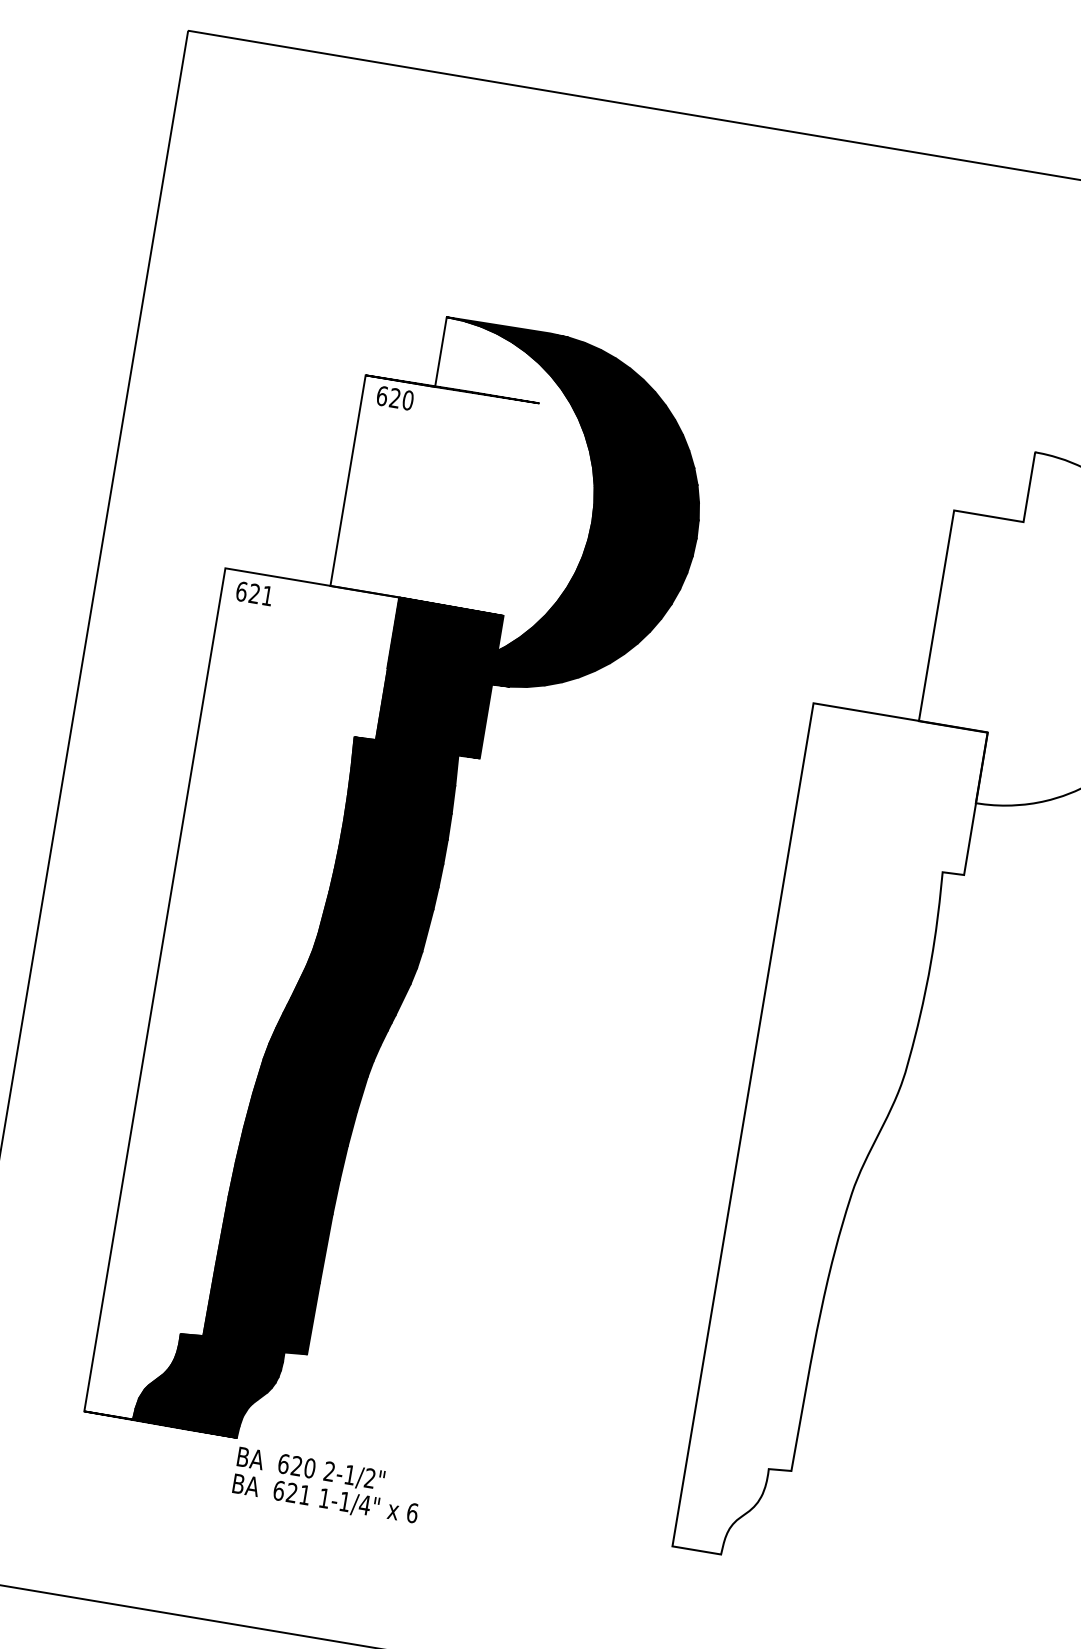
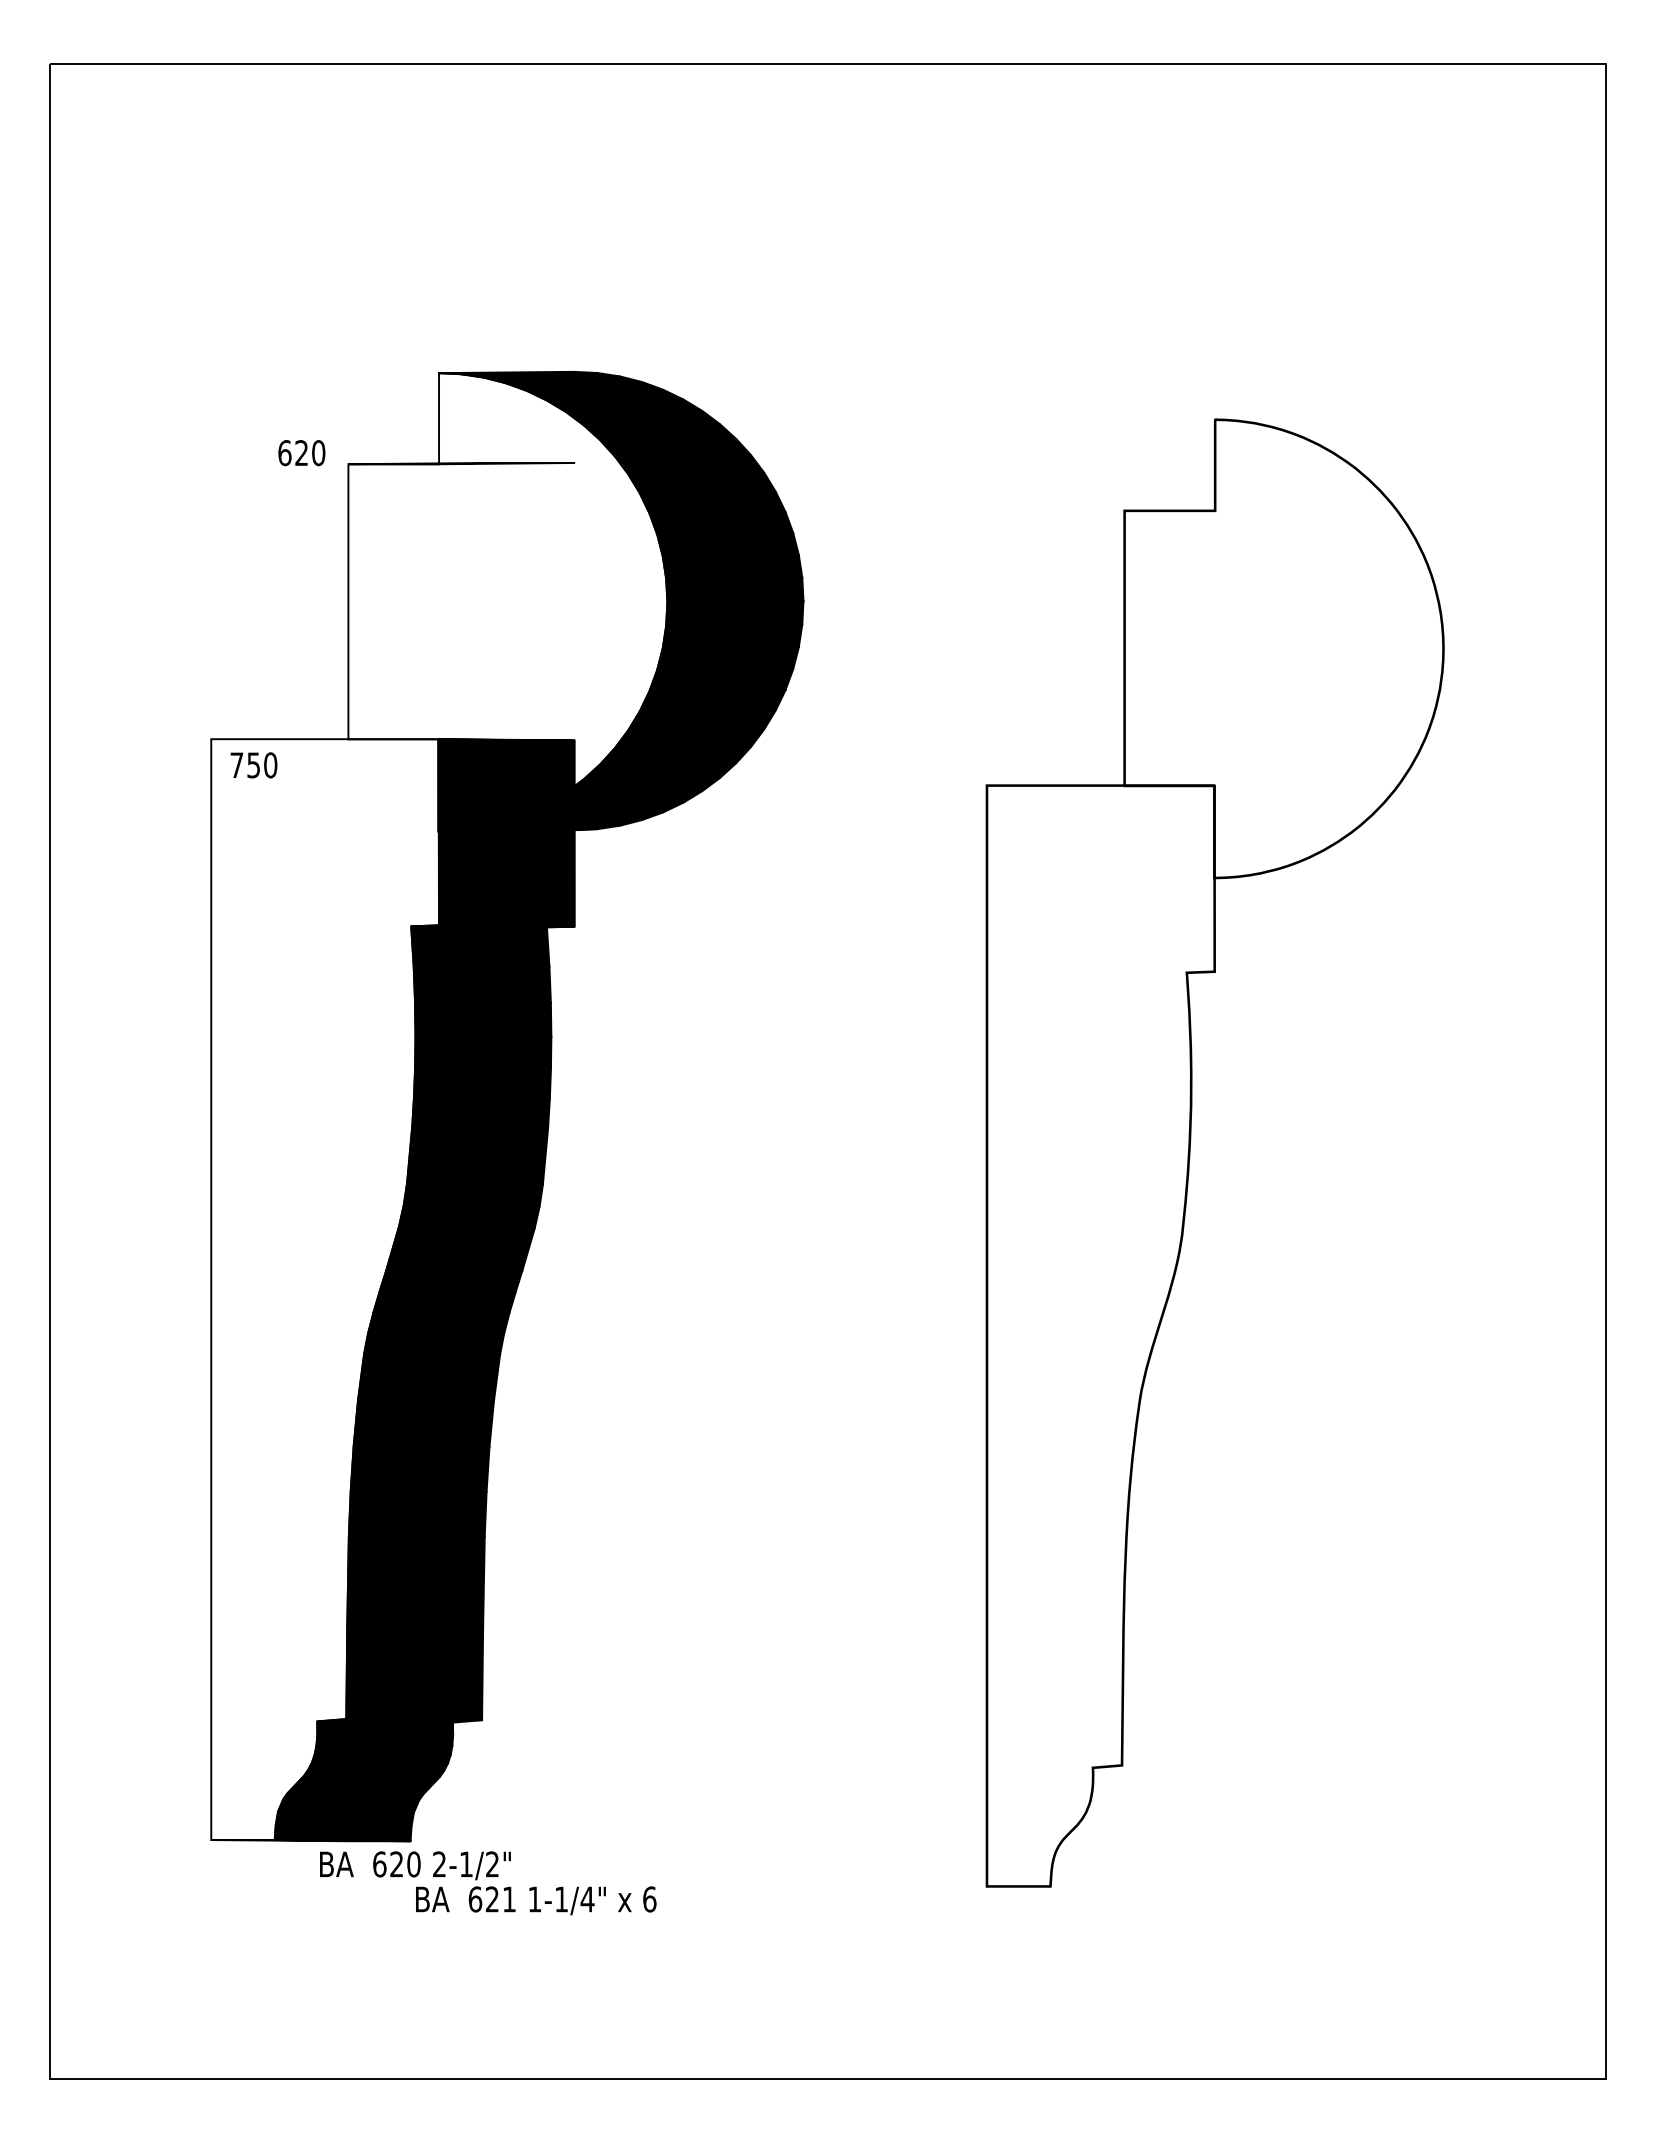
text: (394, 398) -> (301, 453), moved
text: (254, 593) -> (253, 765), 621 -> 750
text: (311, 1469) -> (415, 1865), moved

